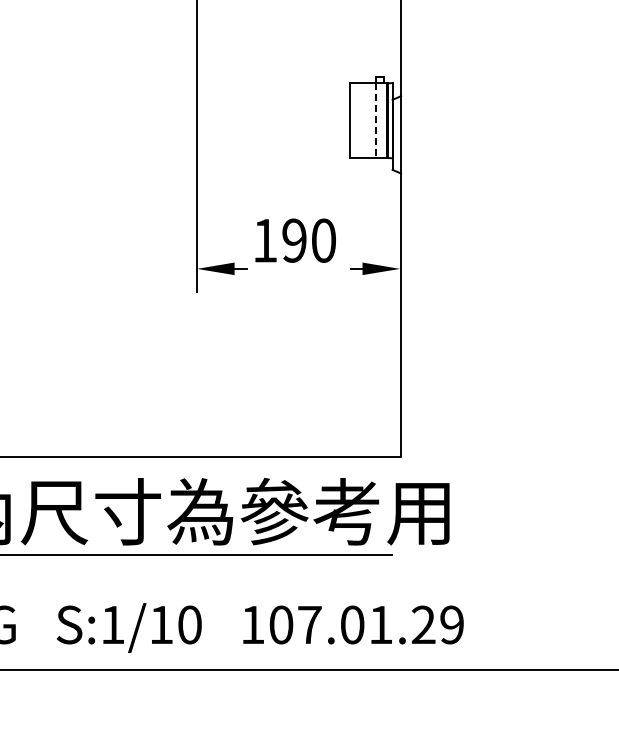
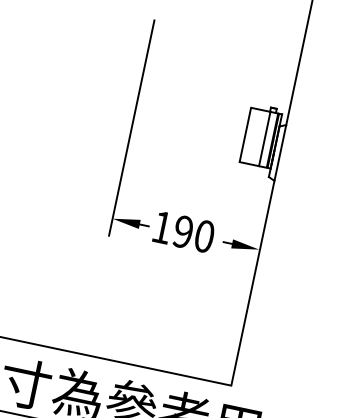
line: (376, 120) -> (264, 138), dashed -> solid
text: (295, 240) -> (184, 231), moved

